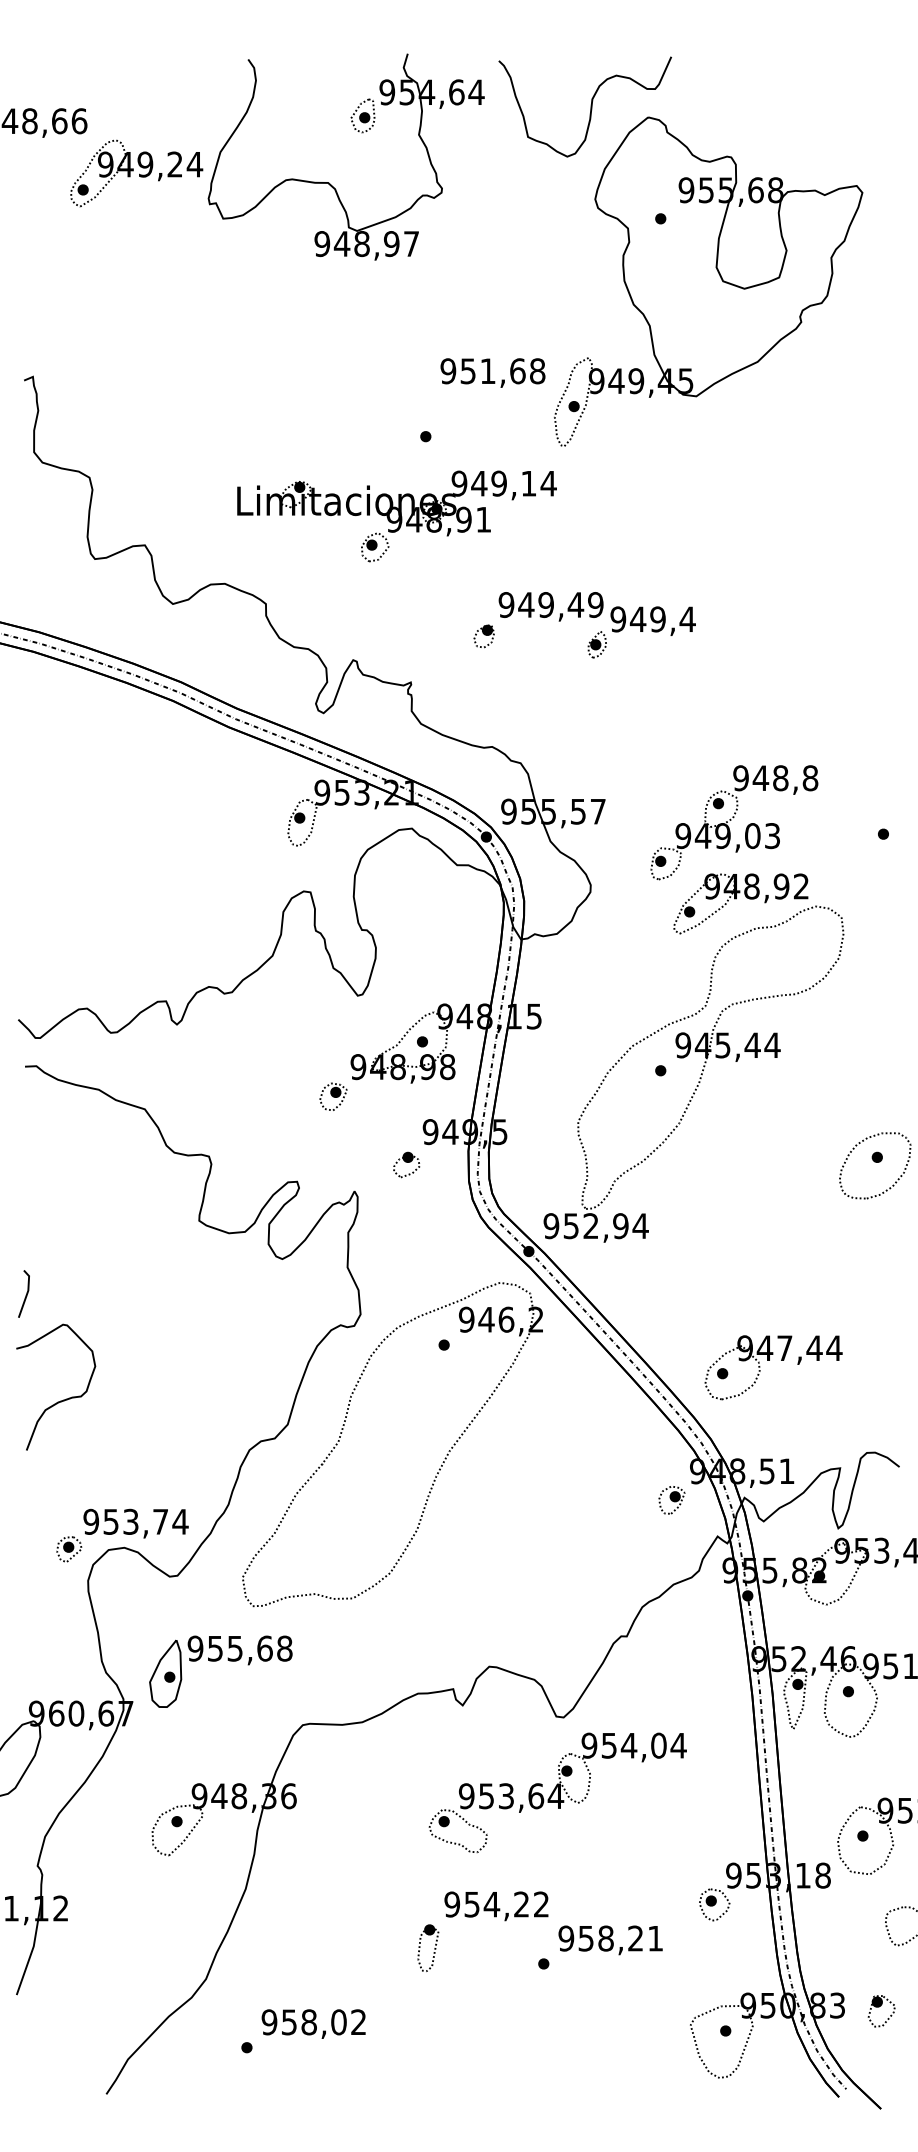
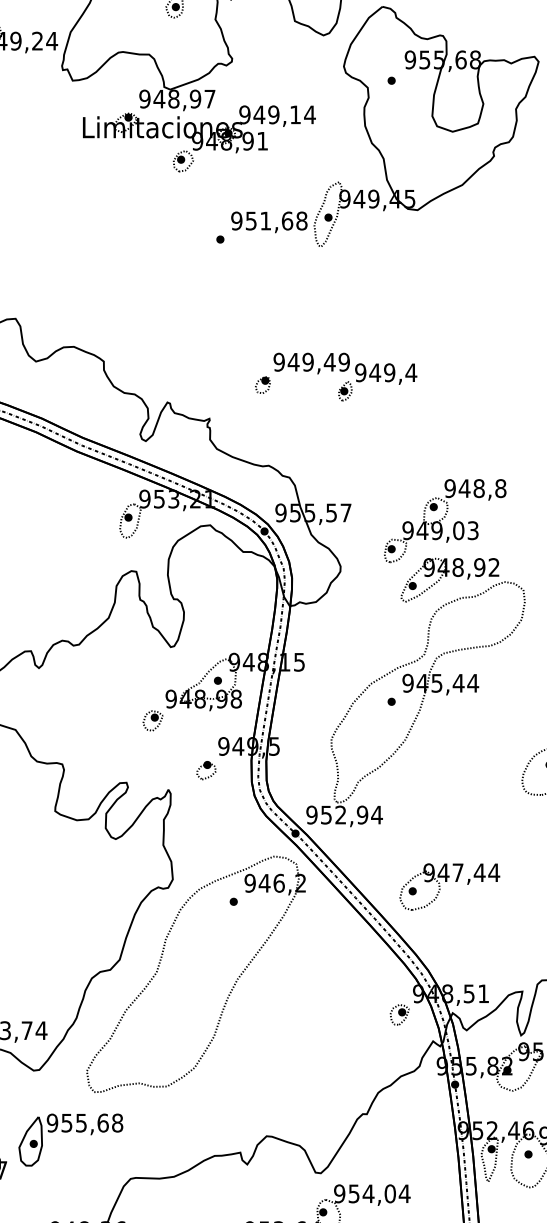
text: (492, 372) -> (269, 221), moved
part: (396, 516) -> (199, 138), moved
part: (769, 1360) -> (446, 881), moved

